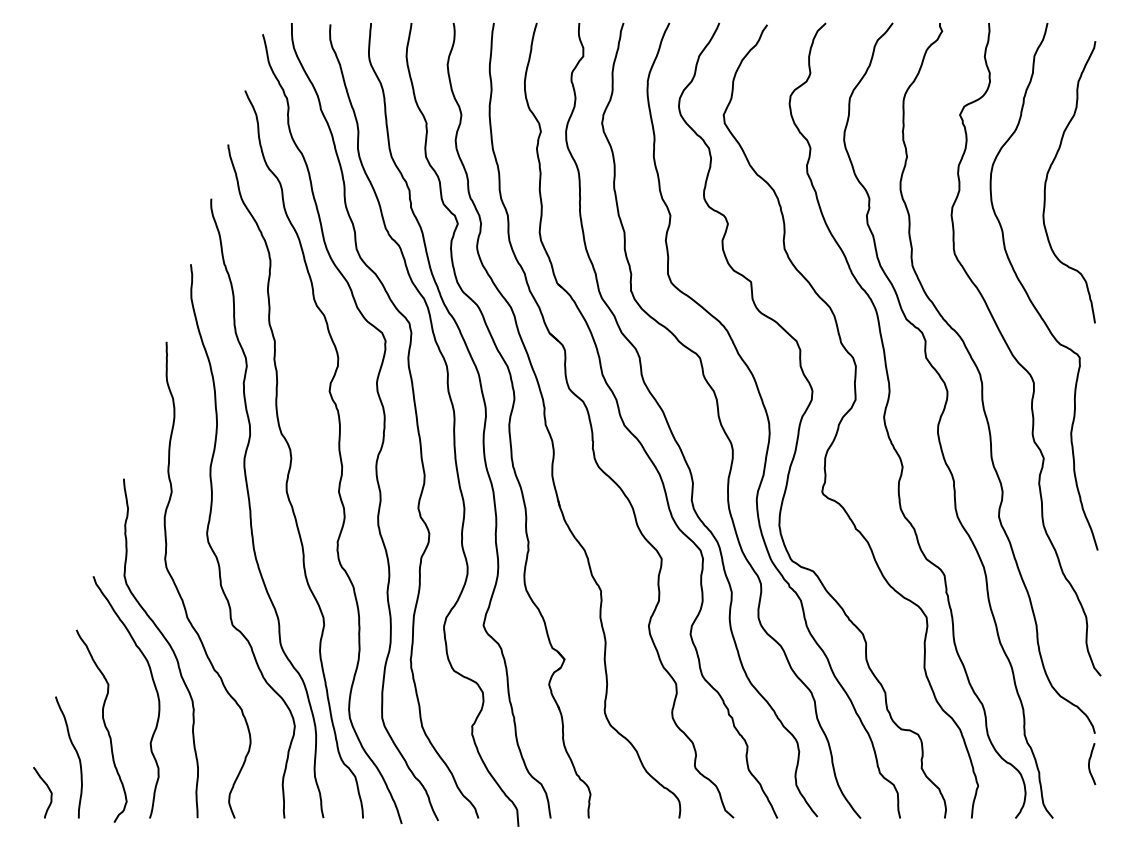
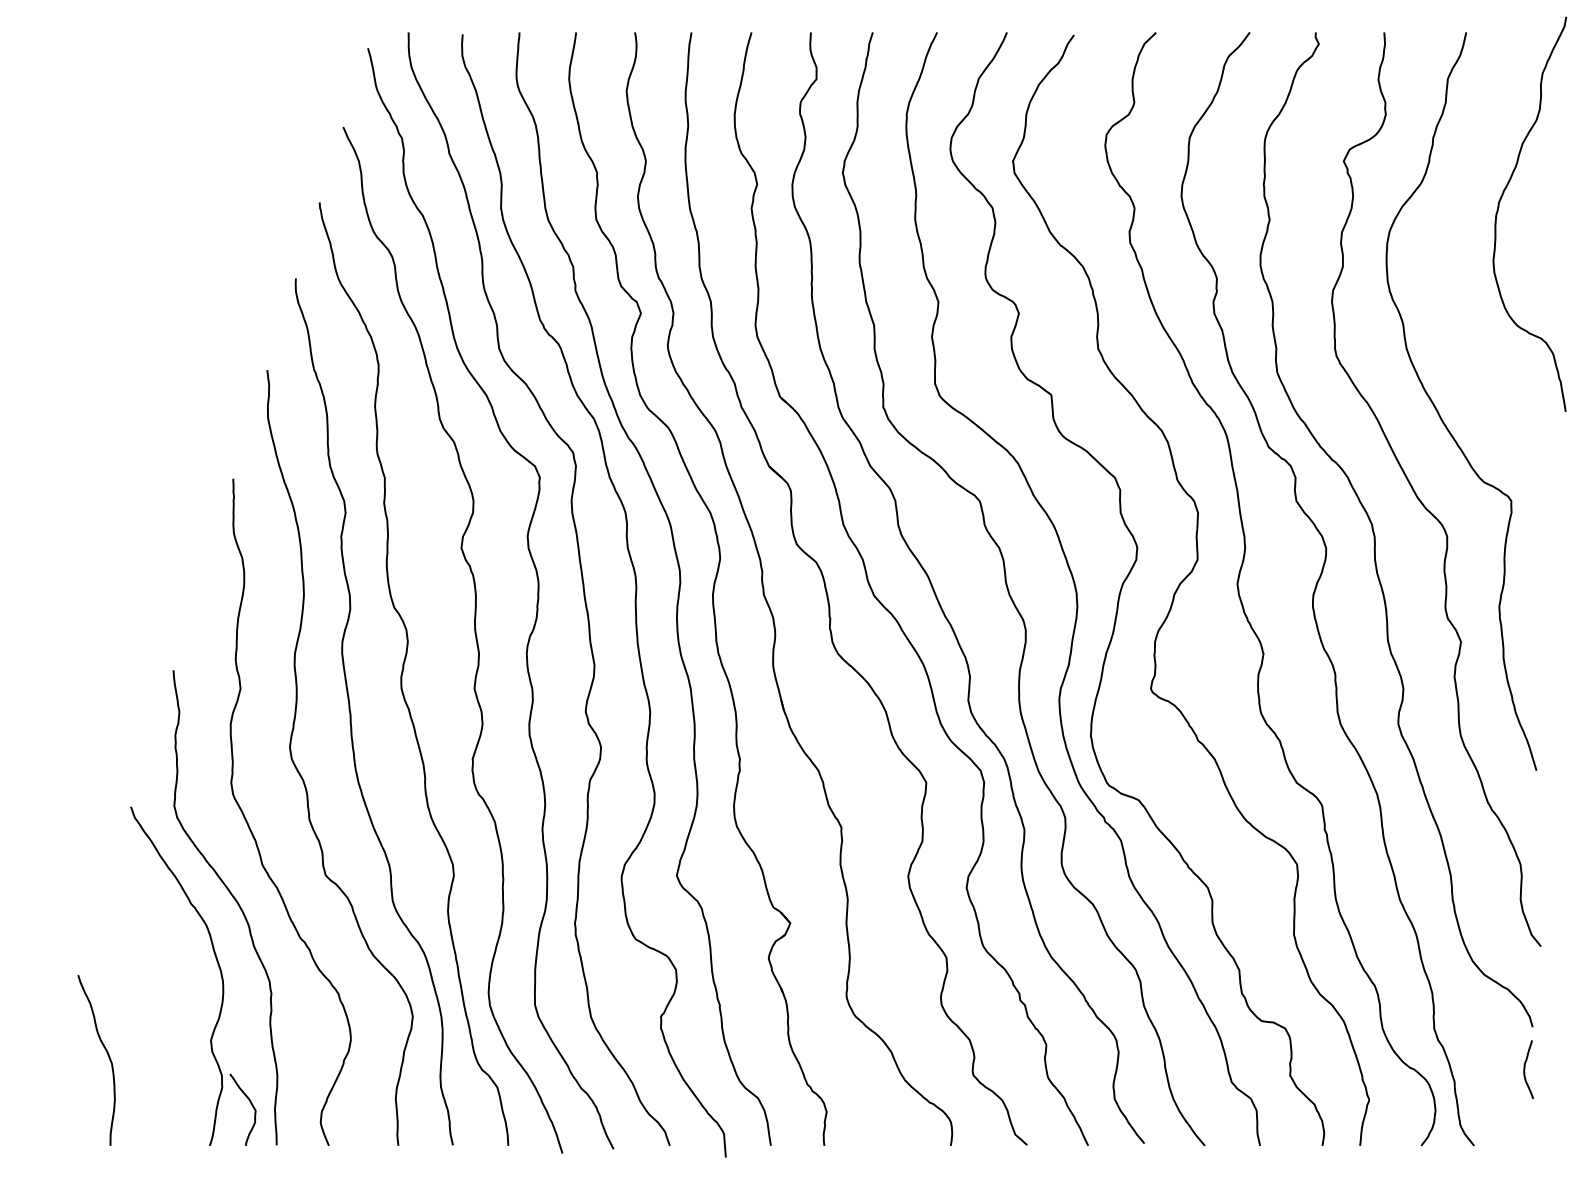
curve: (1047, 177) -> (1499, 207), moved
curve: (104, 726) -> (146, 1016), removed
curve: (48, 789) -> (251, 1105), moved

